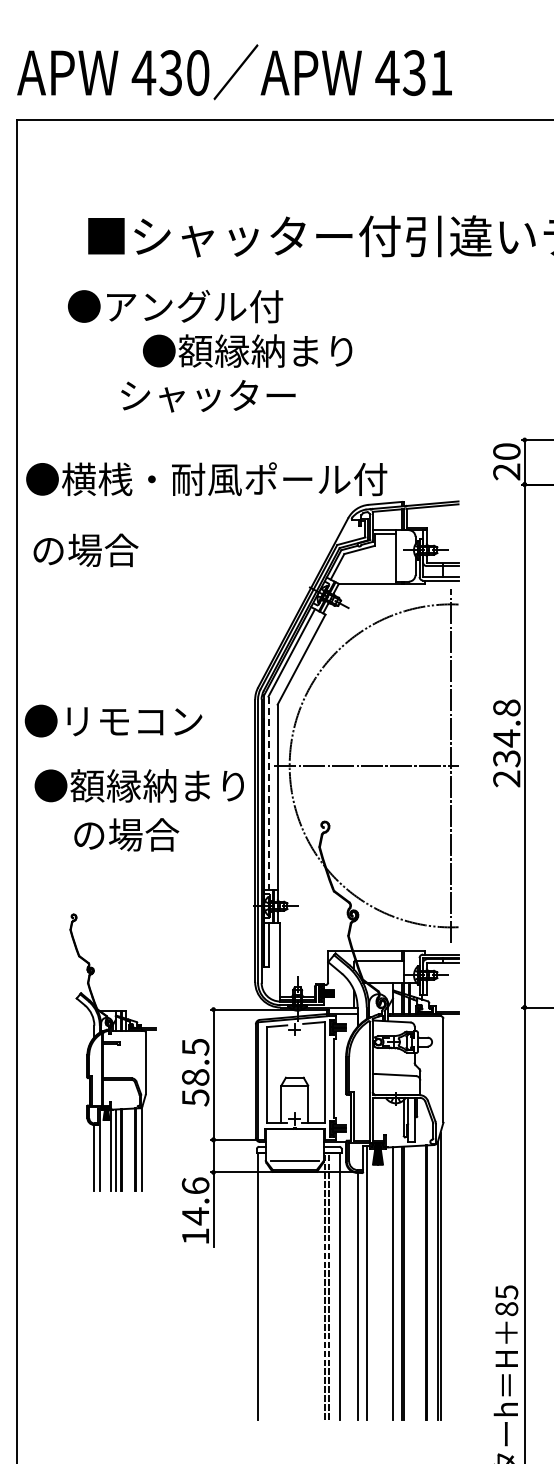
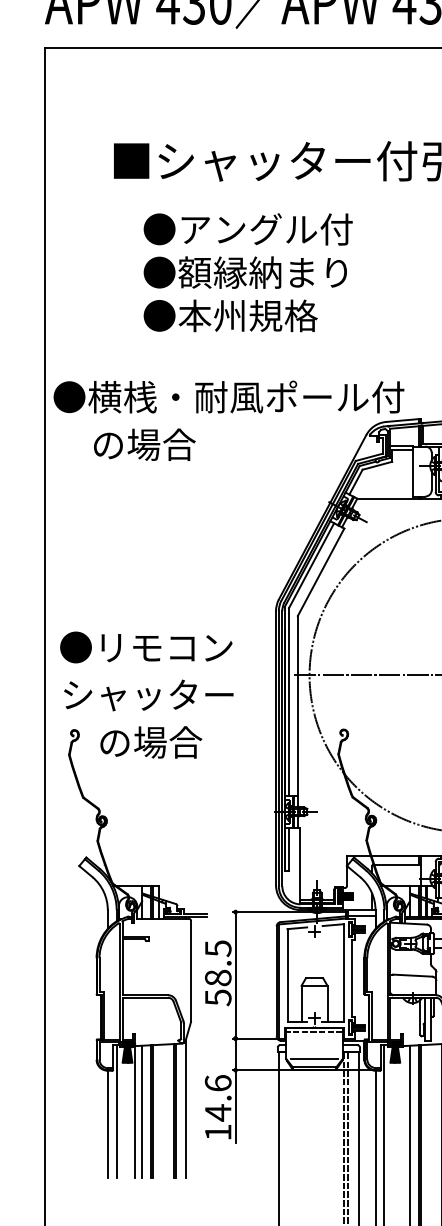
text: (175, 306) -> (248, 229), moved
text: (247, 350) -> (245, 272), moved
text: (208, 395) -> (230, 315), シャッター -> ●本州規格
text: (85, 550) -> (144, 444), moved
text: (113, 720) -> (146, 646), moved
text: (138, 785) -> (162, 694), ●額縁納まり -> シャッター
line: (268, 793) -> (288, 702), dashed -> solid
part: (112, 1052) -> (137, 953), size x1.67
line: (294, 1133) -> (314, 1032), added

